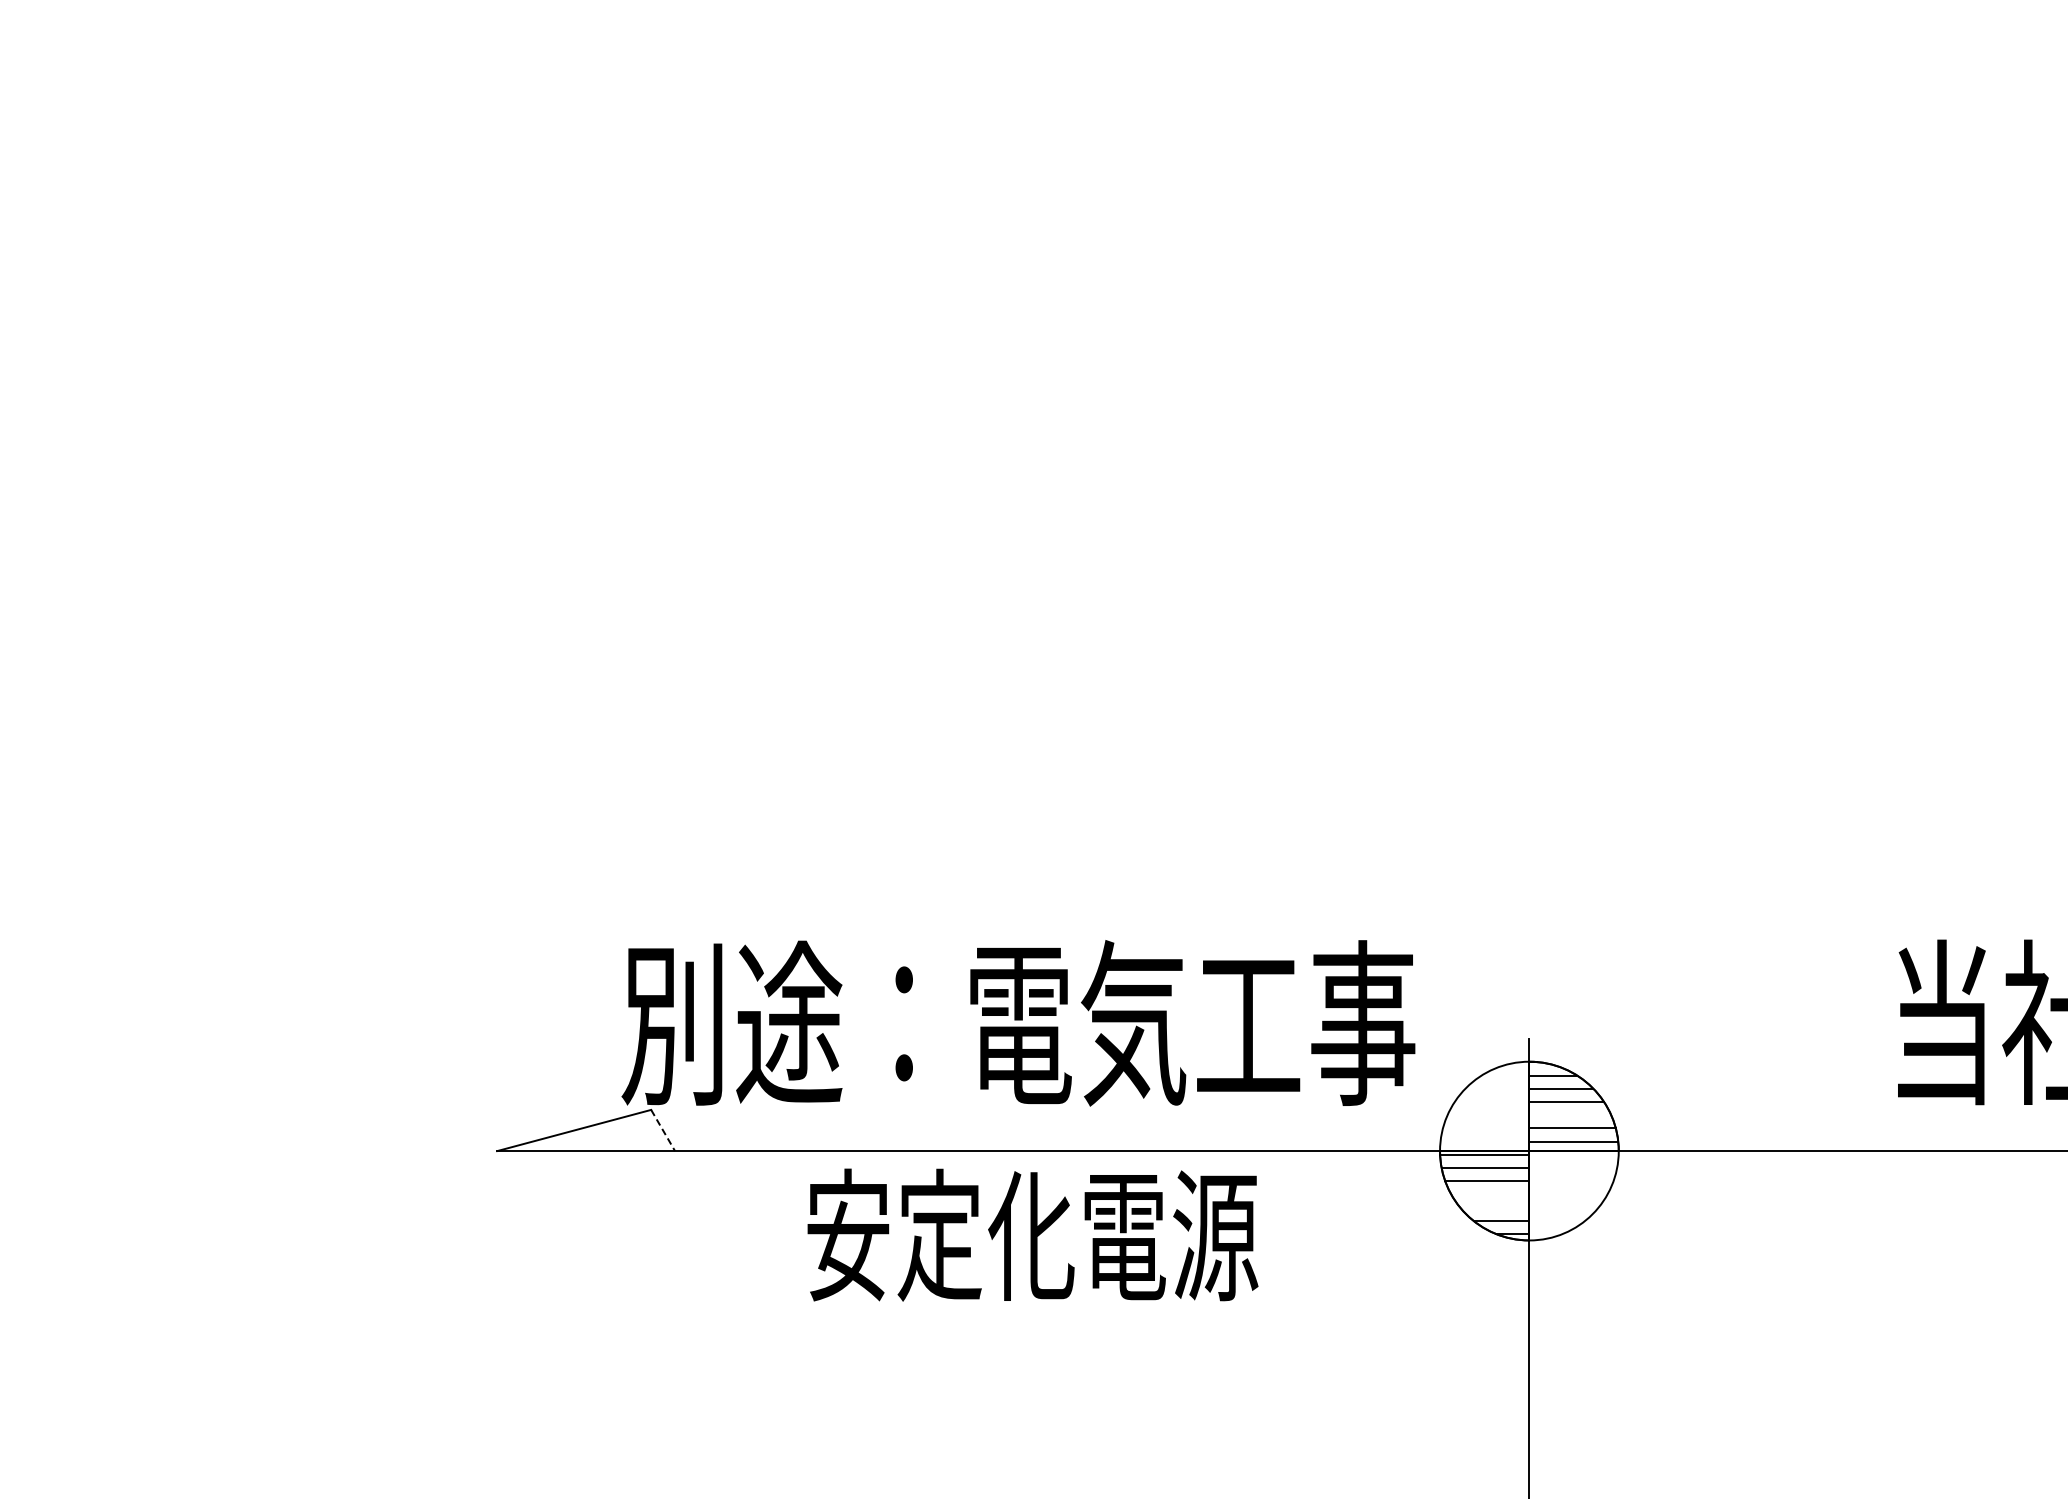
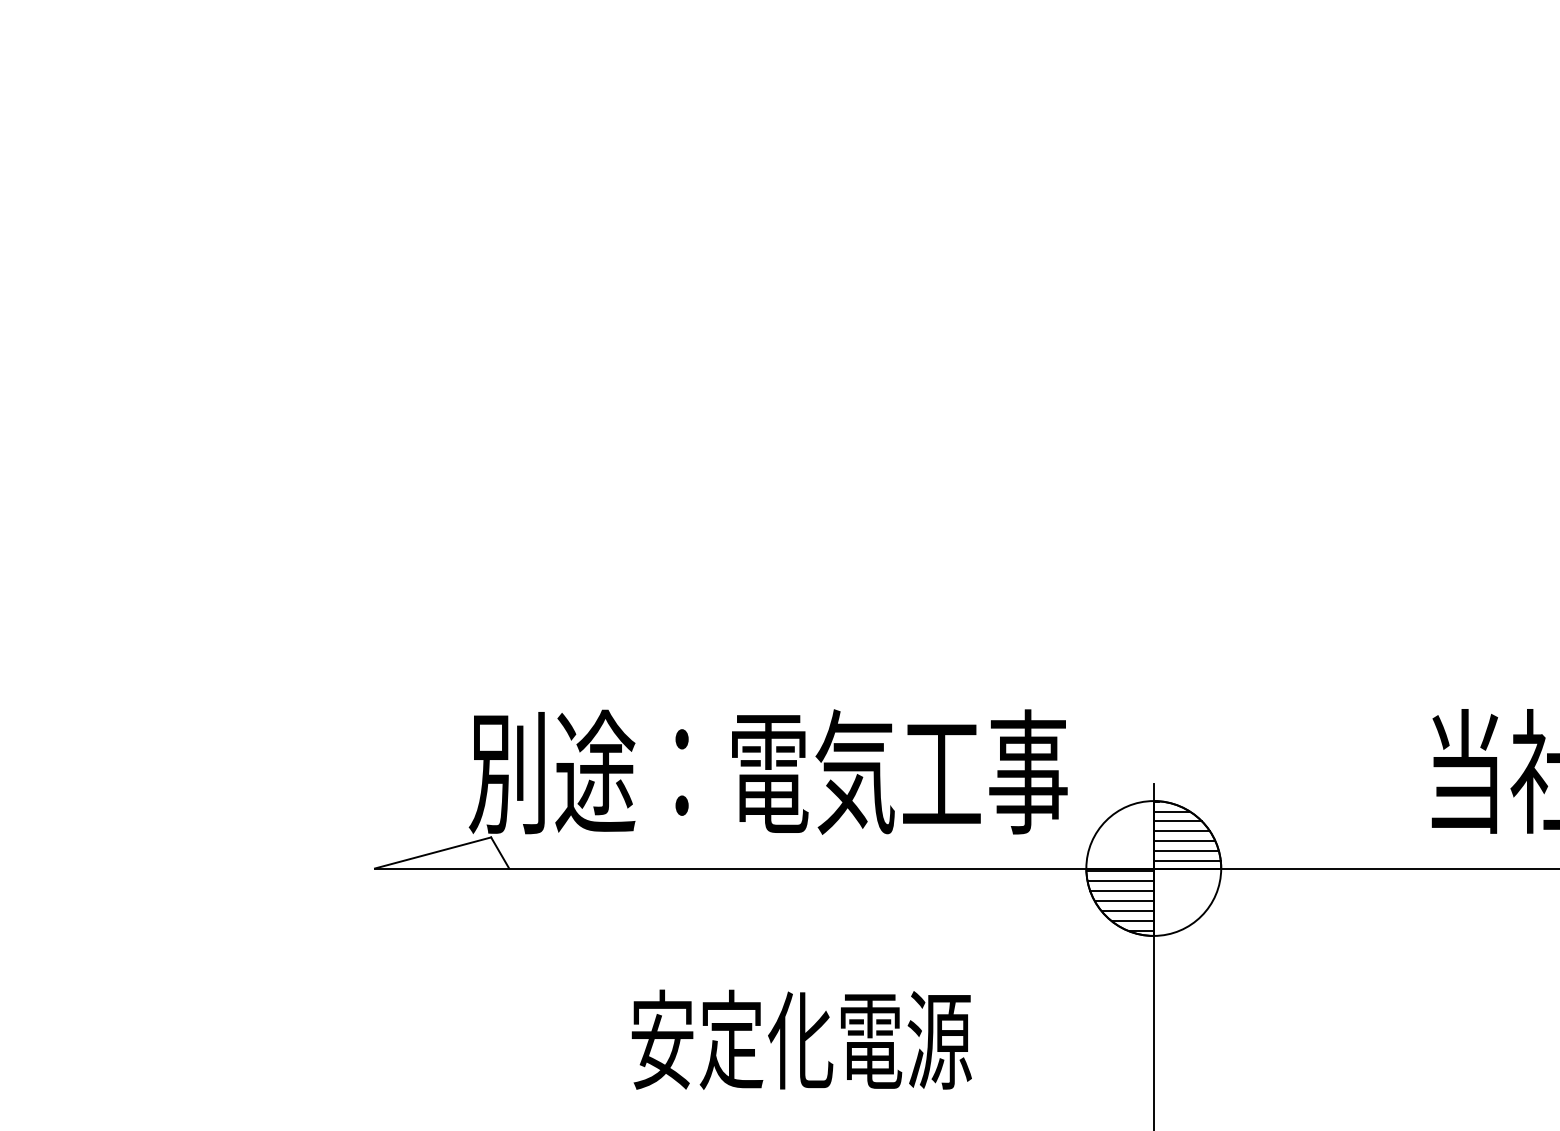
line: (1569, 1115) -> (1184, 841), added
line: (663, 1130) -> (500, 852), dashed -> solid
line: (1490, 1194) -> (1124, 901), added
line: (1494, 1207) -> (1127, 911), added
text: (1032, 1234) -> (801, 1039), moved

